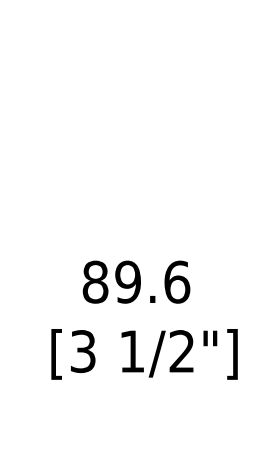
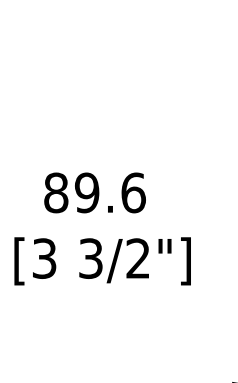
text: (131, 351) -> (90, 258), 1/2"] -> 3/2"]

